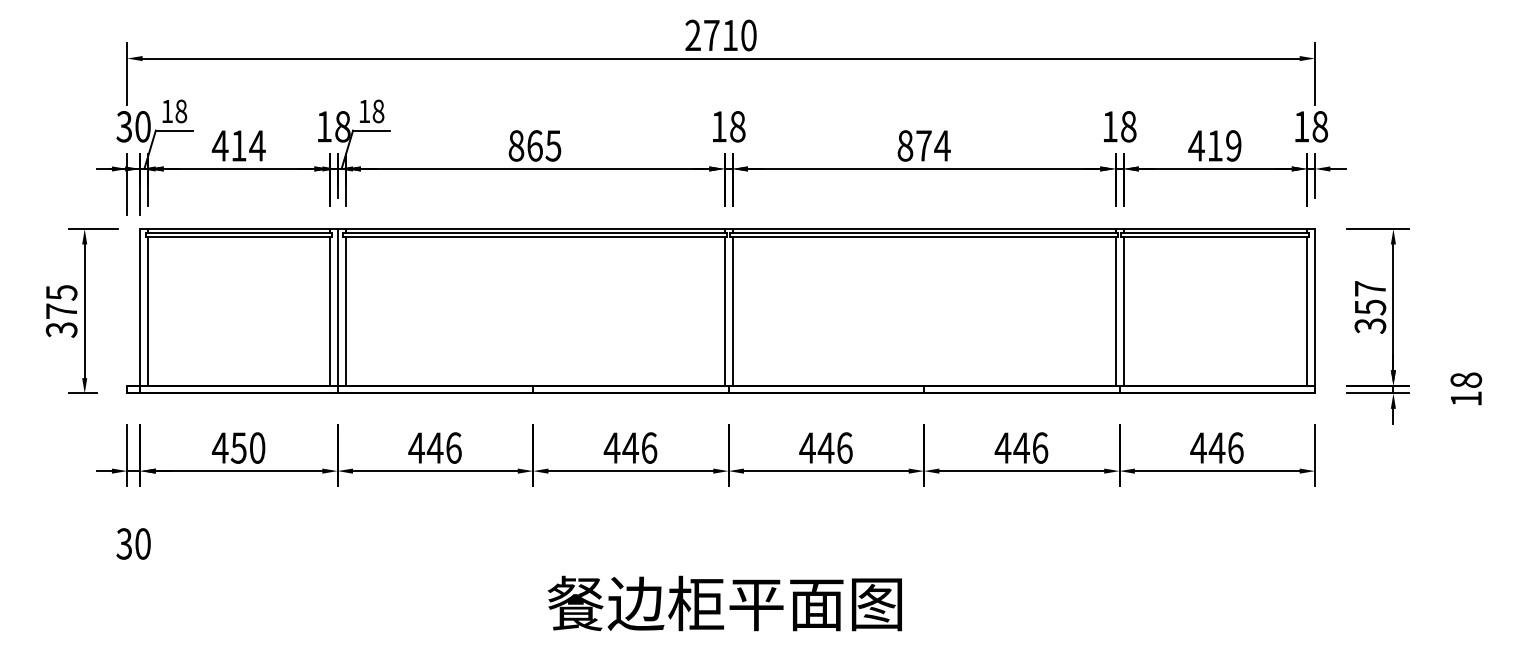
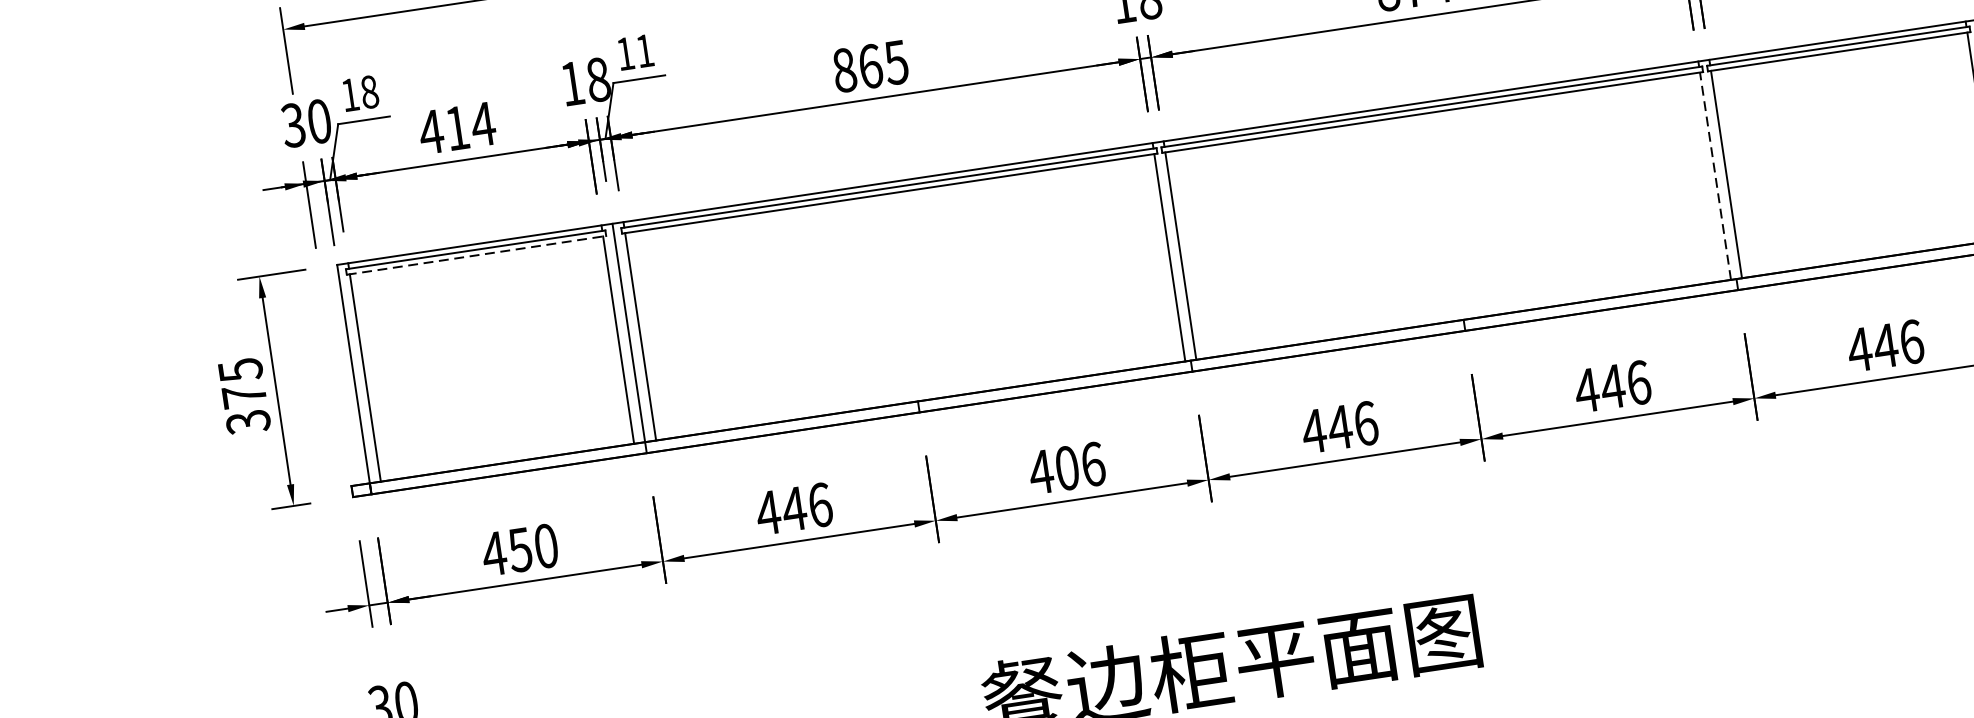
text: (378, 111) -> (644, 51), 18 -> 11
line: (239, 237) -> (477, 255), solid -> dashed
line: (1115, 310) -> (1715, 175), solid -> dashed
text: (630, 447) -> (1066, 467), 446 -> 406

